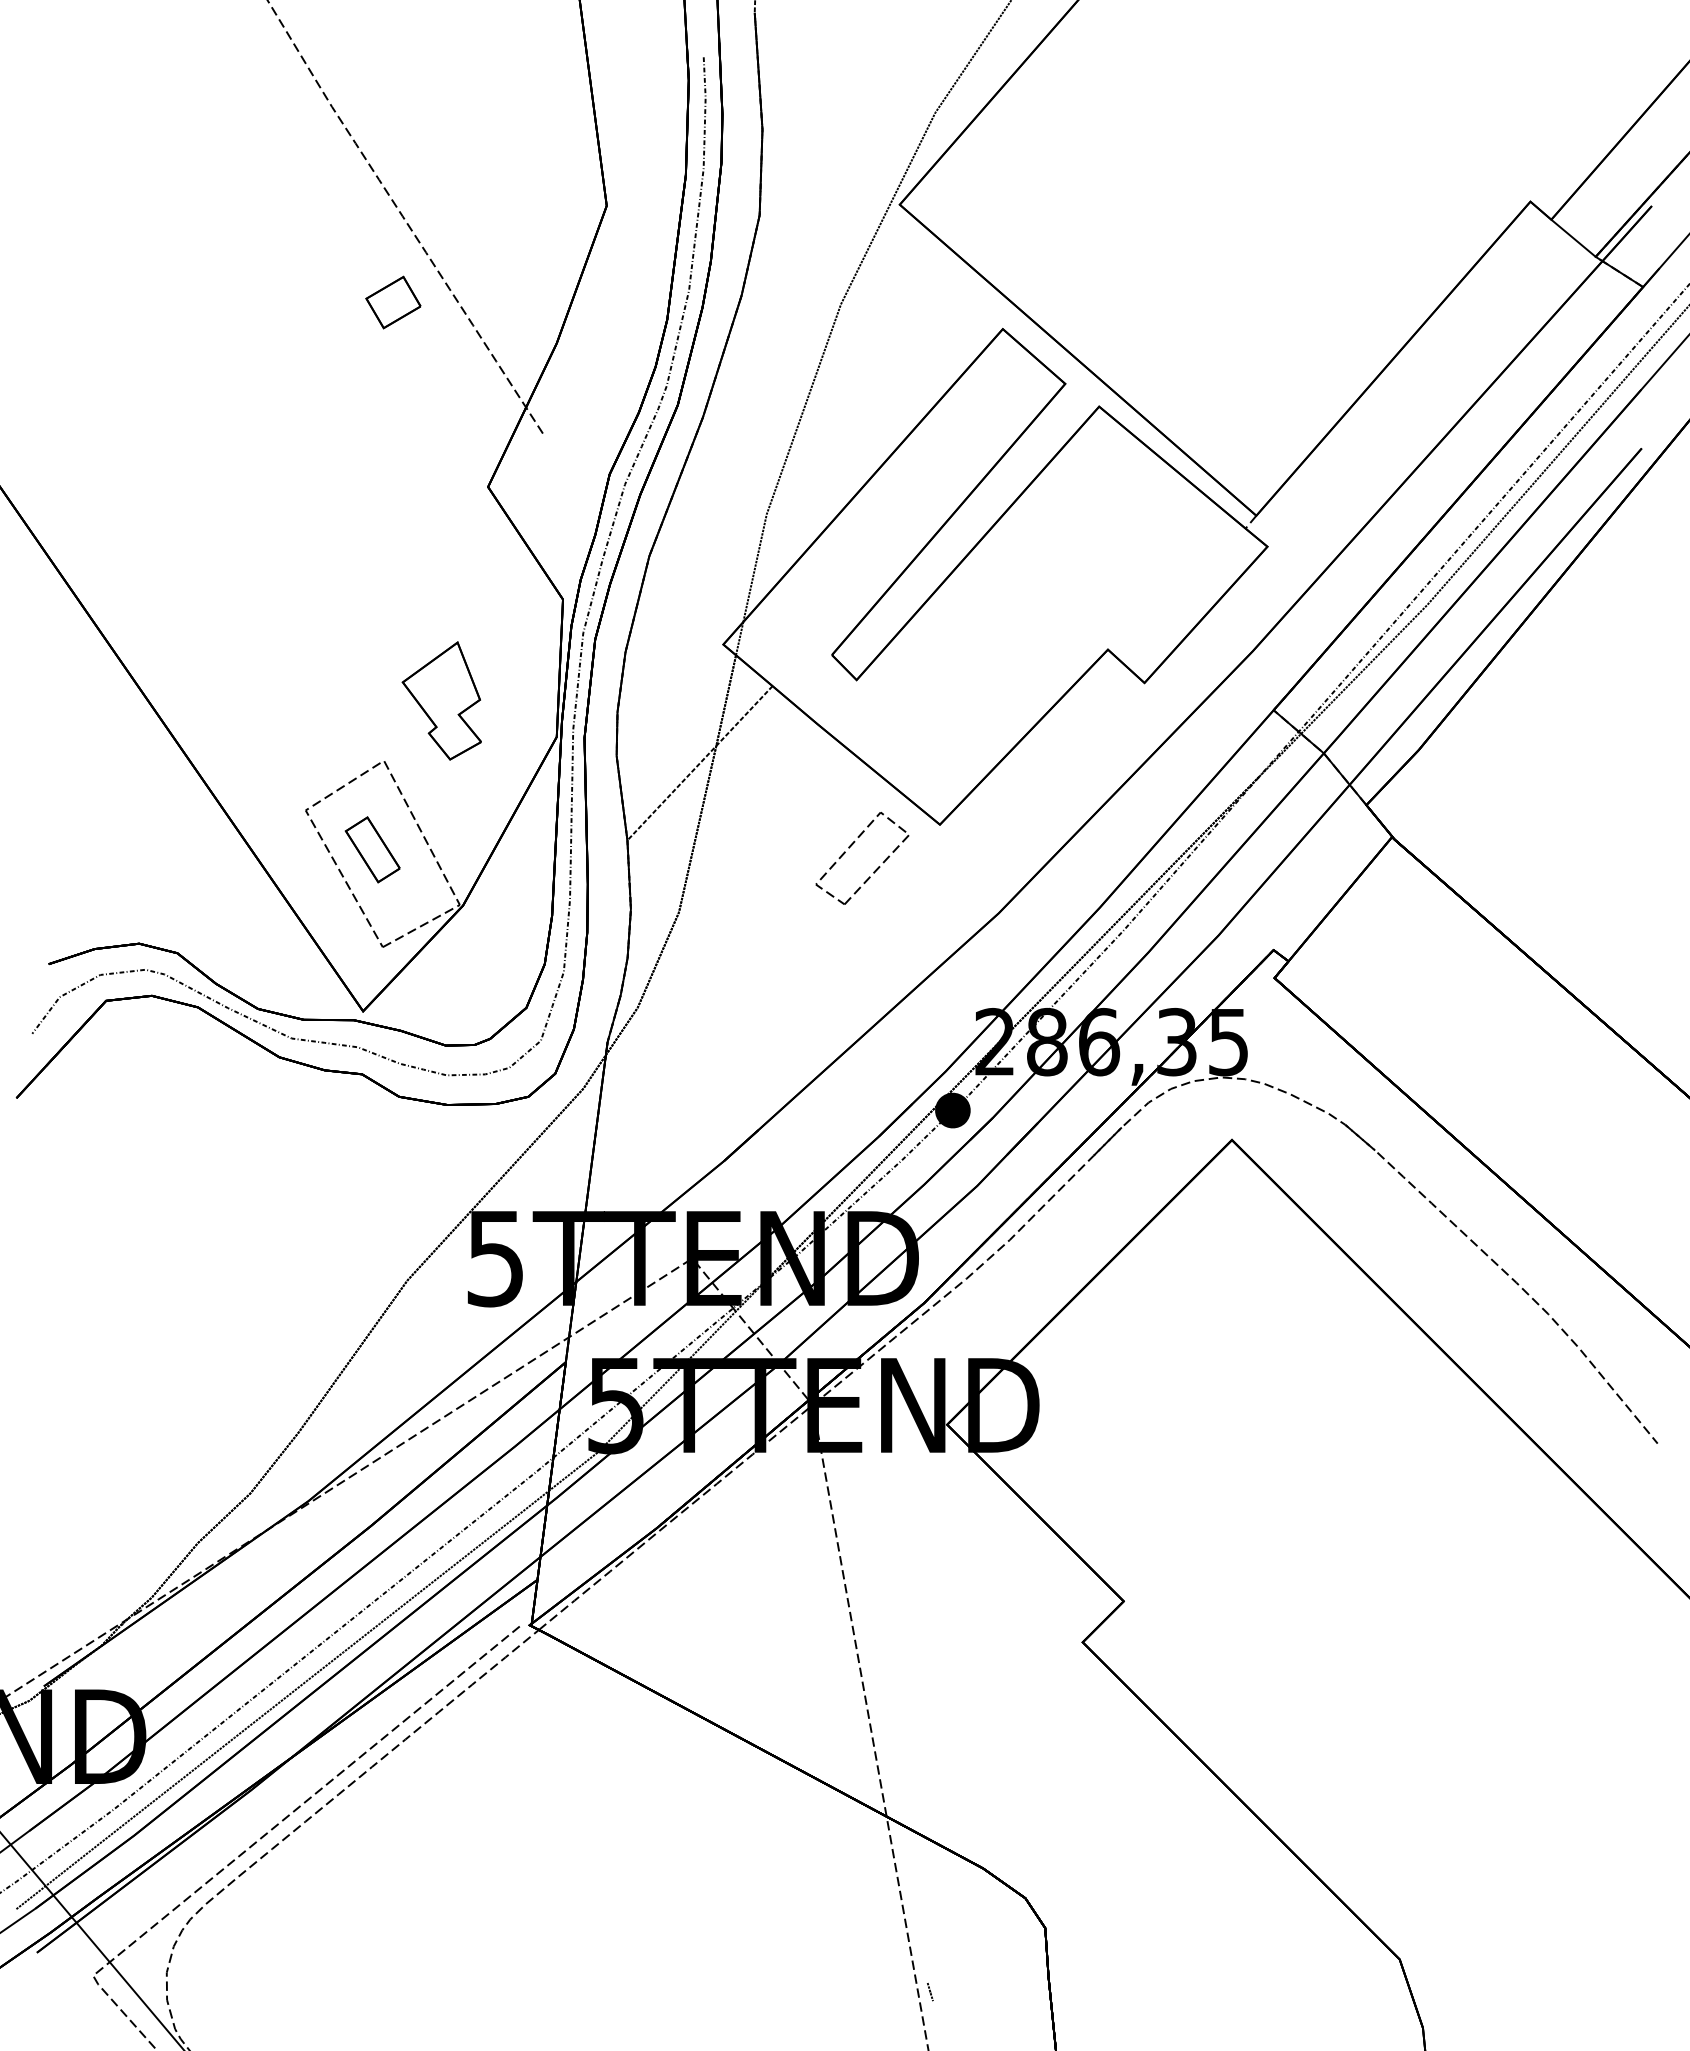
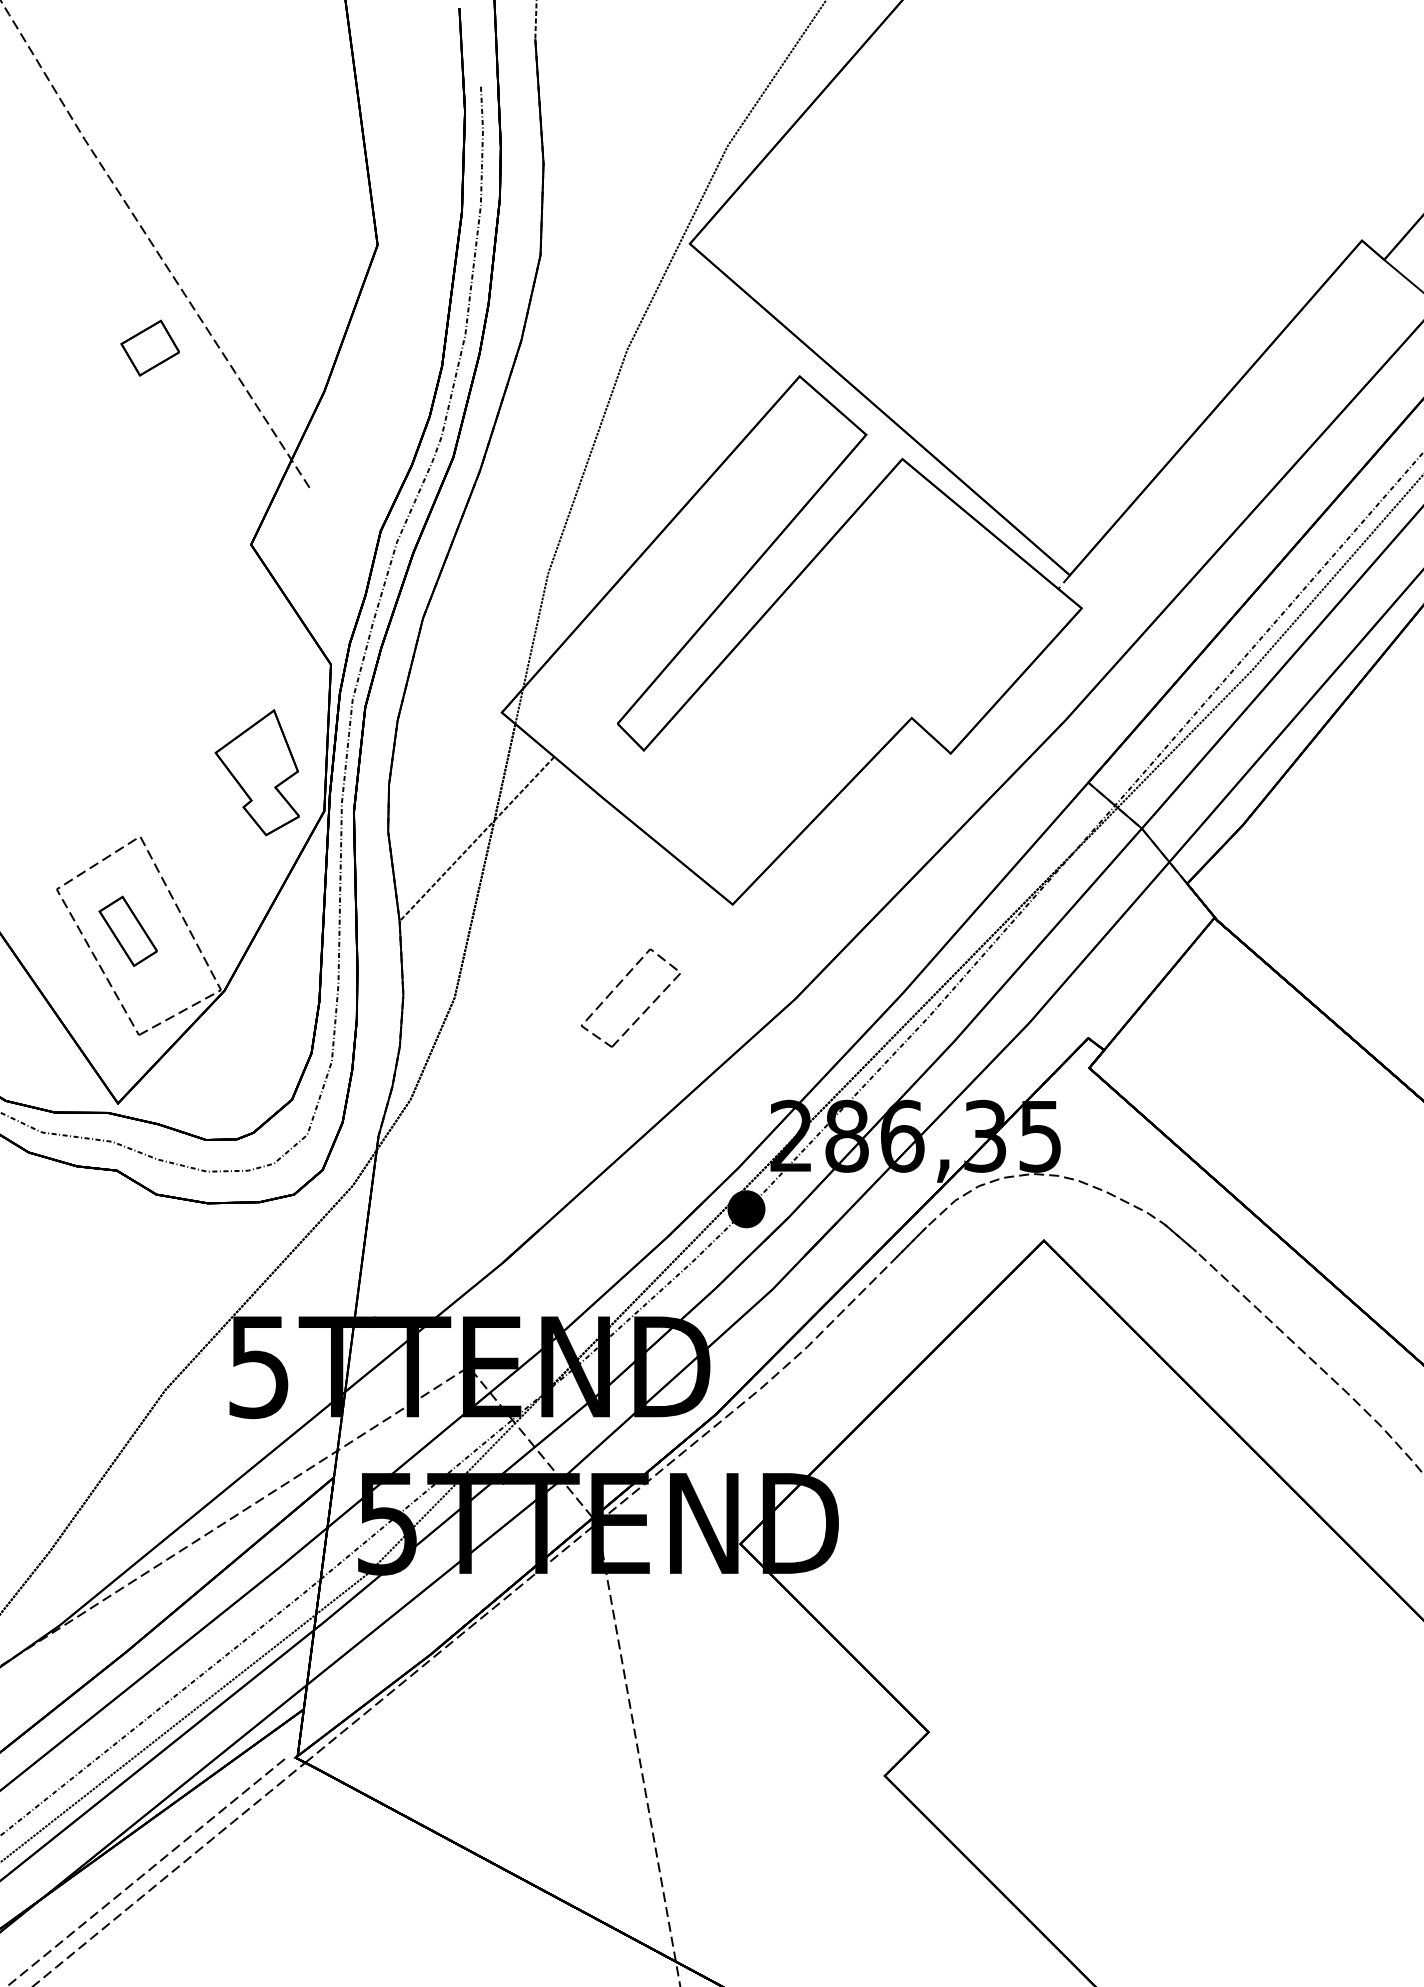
part: (441, 700) -> (256, 772), moved
part: (851, 846) -> (619, 985), moved

